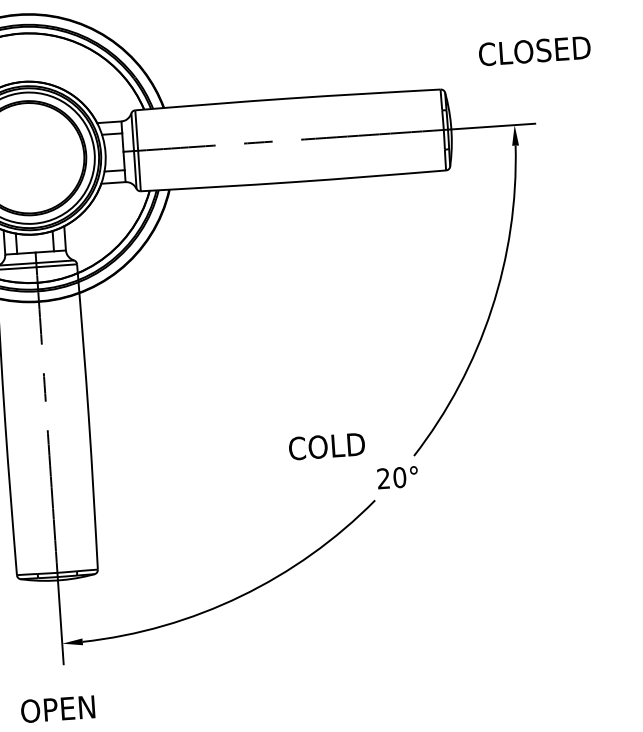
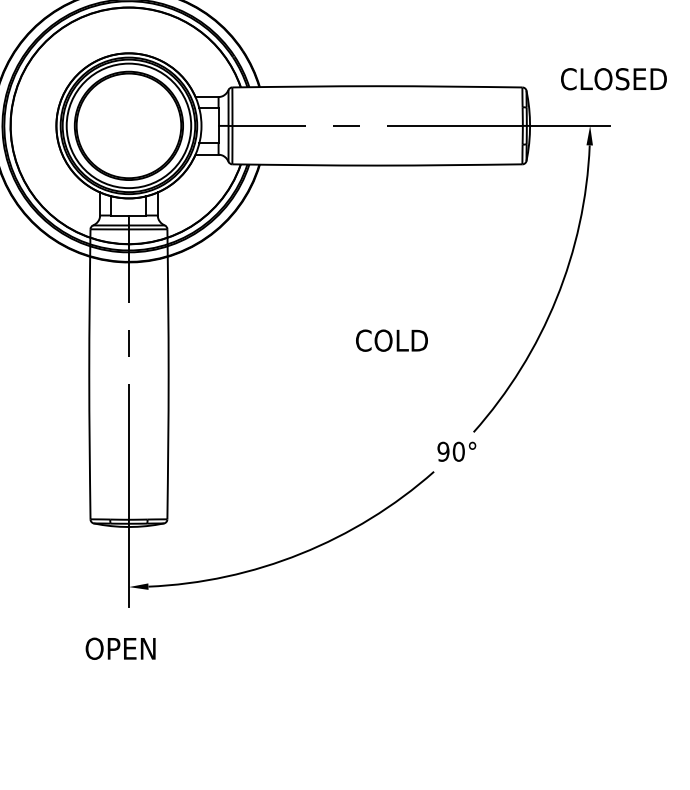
text: (534, 51) -> (613, 79), moved
text: (326, 446) -> (391, 340), moved
text: (383, 478) -> (443, 451), 20° -> 90°

